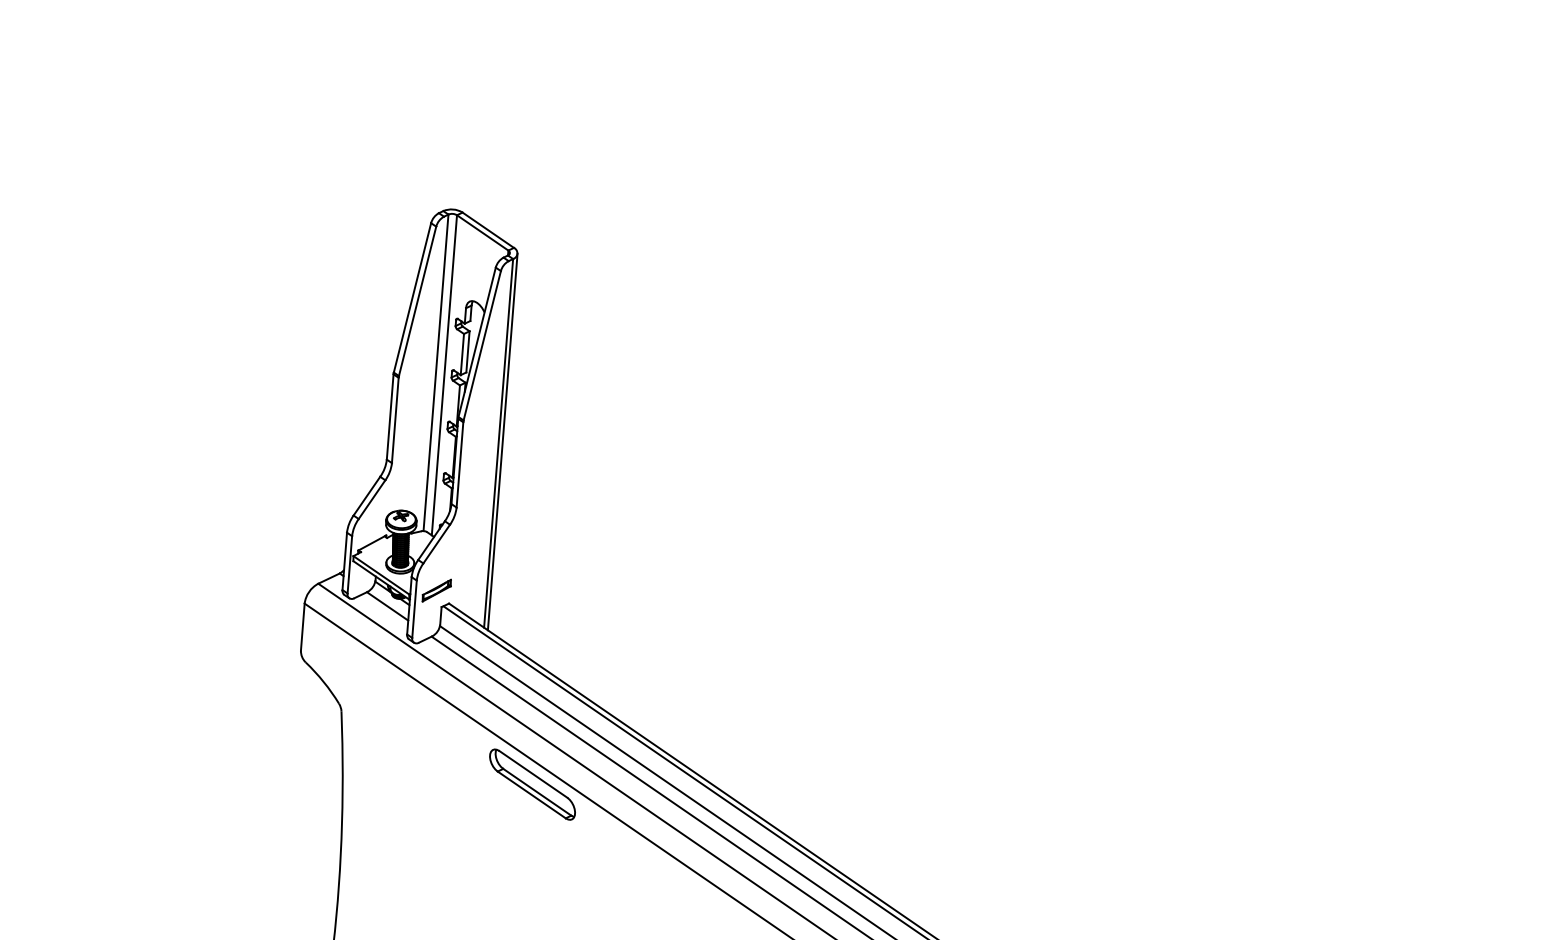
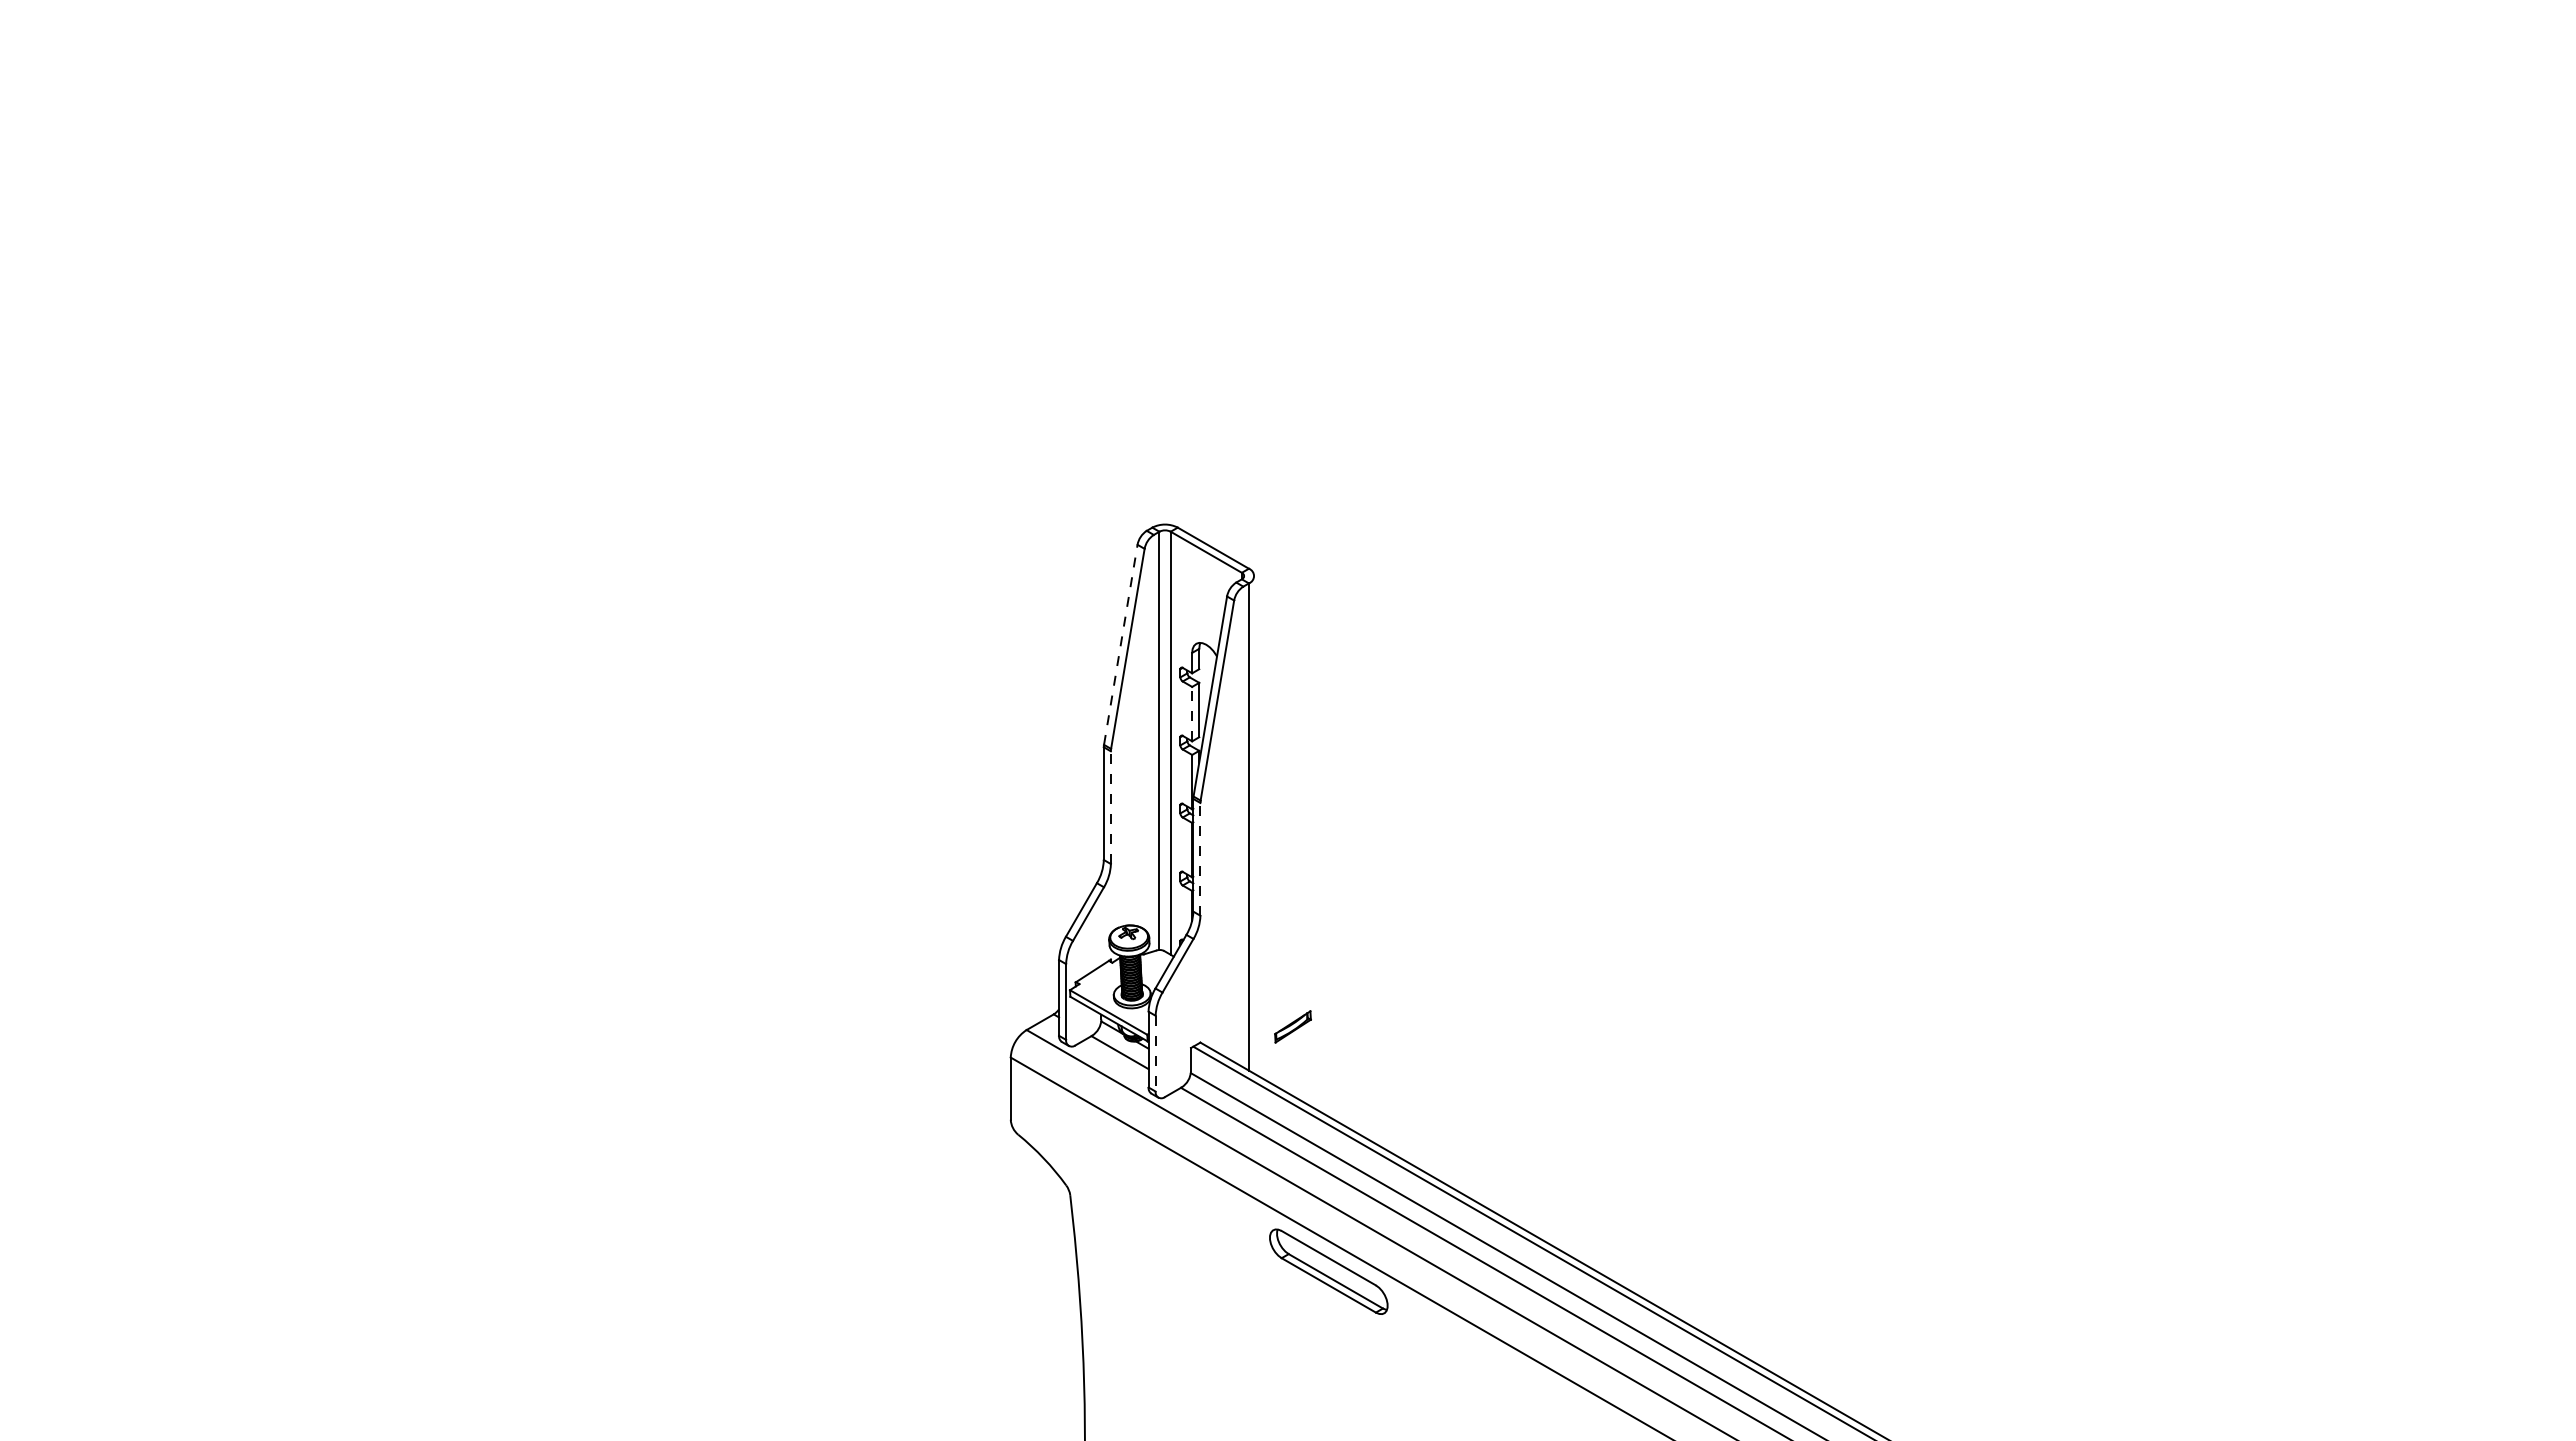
line: (412, 297) -> (1120, 644), solid -> dashed
line: (462, 354) -> (1192, 713), solid -> dashed
line: (395, 420) -> (1110, 807), solid -> dashed
line: (502, 441) -> (1254, 824), removed
line: (460, 464) -> (1200, 858), solid -> dashed
part: (436, 590) -> (1292, 1026), moved
line: (414, 609) -> (1155, 1053), solid -> dashed

